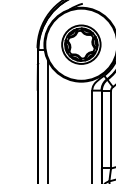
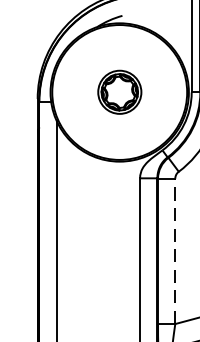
part: (81, 44) -> (119, 92), size x0.6
line: (111, 129) -> (176, 251), solid -> dashed

